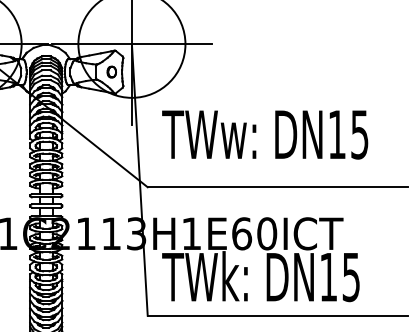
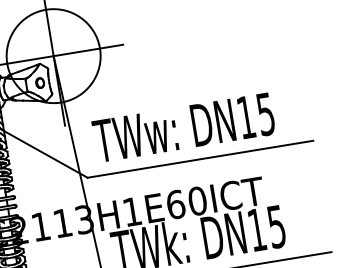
text: (265, 134) -> (184, 127), moved

